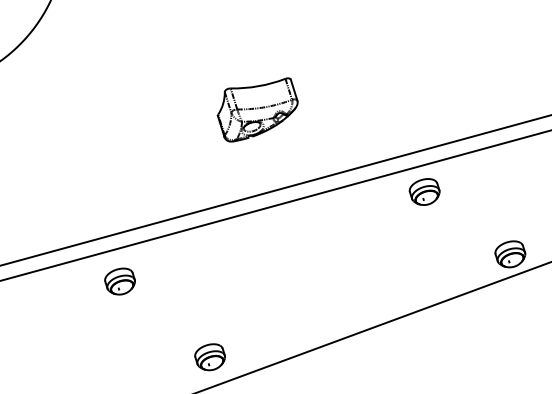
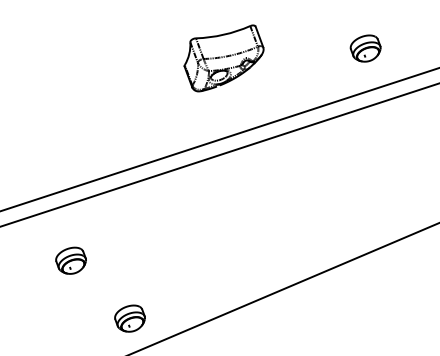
part: (257, 109) -> (223, 58), moved
part: (424, 191) -> (365, 48), moved
part: (119, 281) -> (70, 260), moved
part: (209, 357) -> (129, 318), moved

